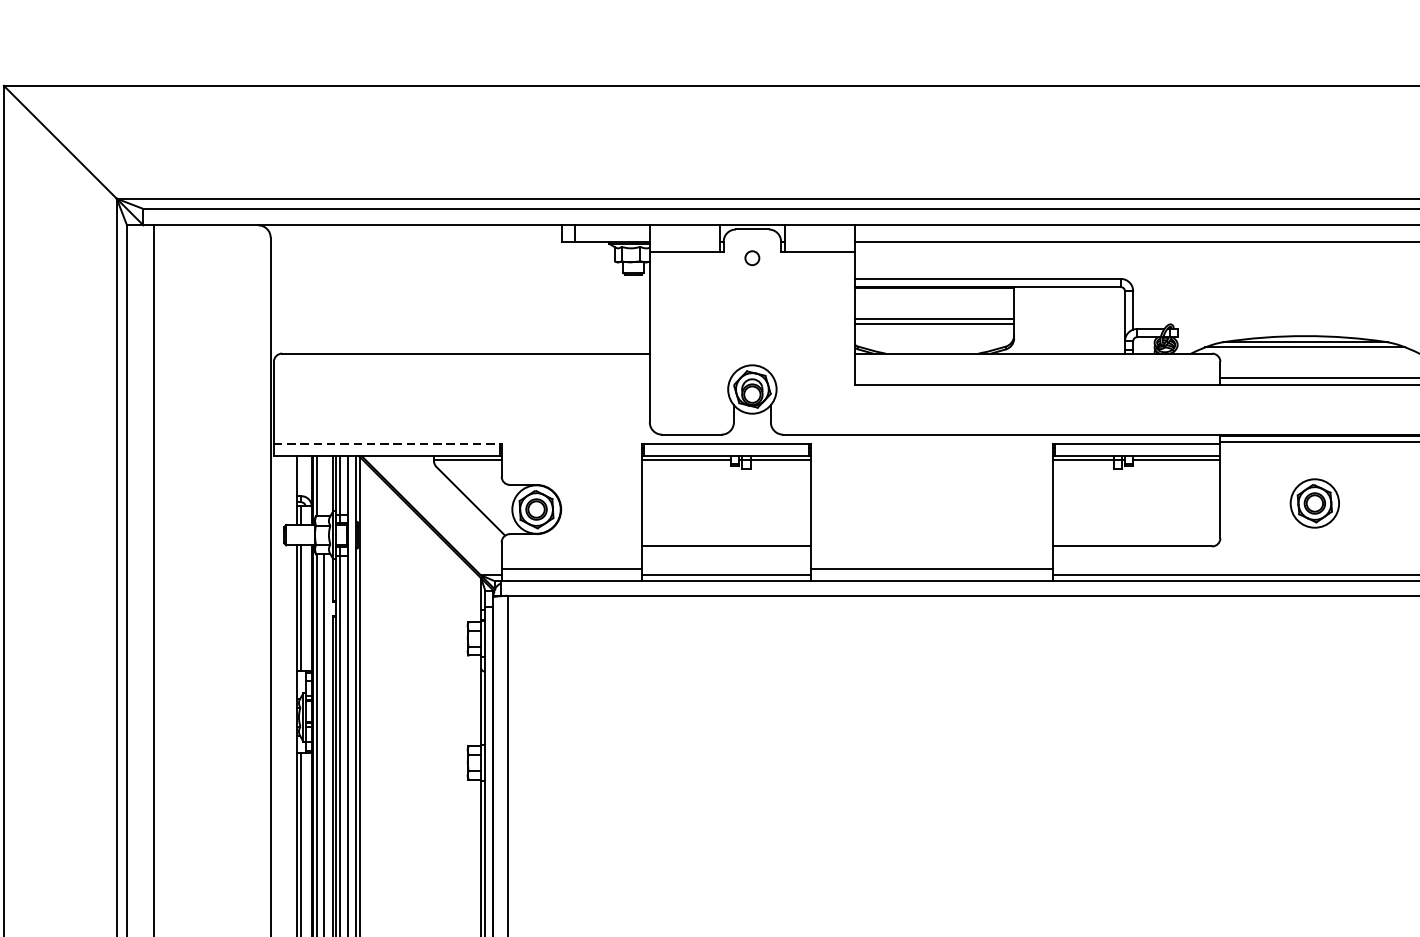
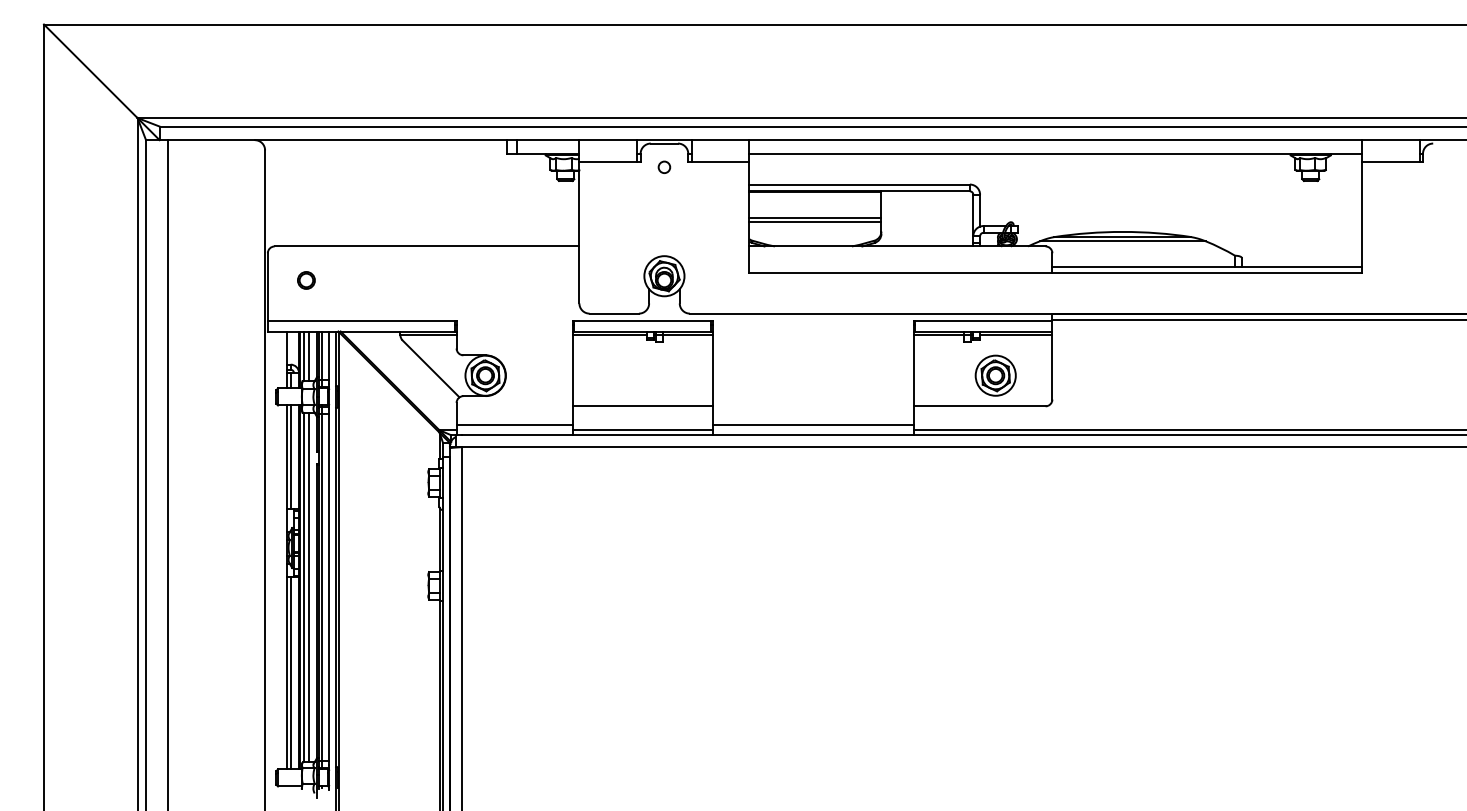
circle: (320, 394) -> (306, 280), added
line: (386, 444) -> (361, 321), dashed -> solid
line: (323, 486) -> (308, 356), added
part: (1314, 503) -> (995, 375), moved

